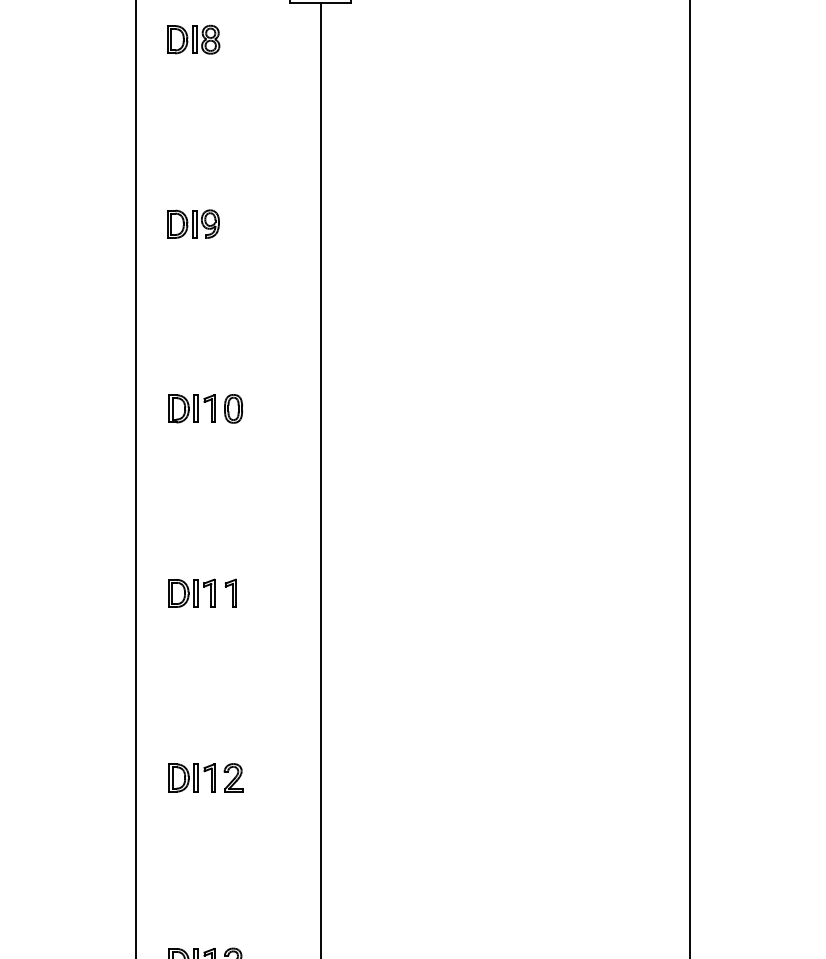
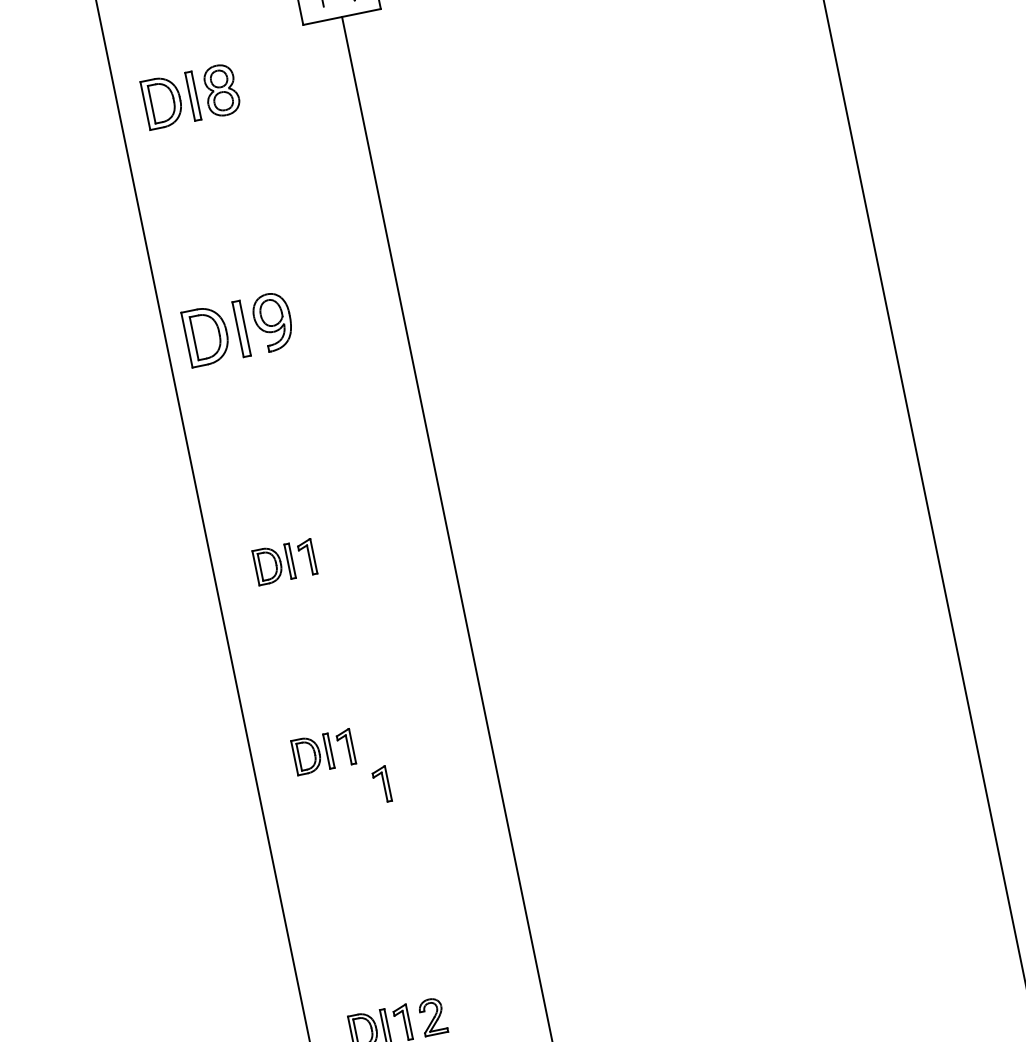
part: (193, 39) -> (191, 96), size x1.4
part: (193, 223) -> (238, 328), size x1.6
part: (233, 408) -> (337, 551), removed
part: (191, 592) -> (322, 751), moved

